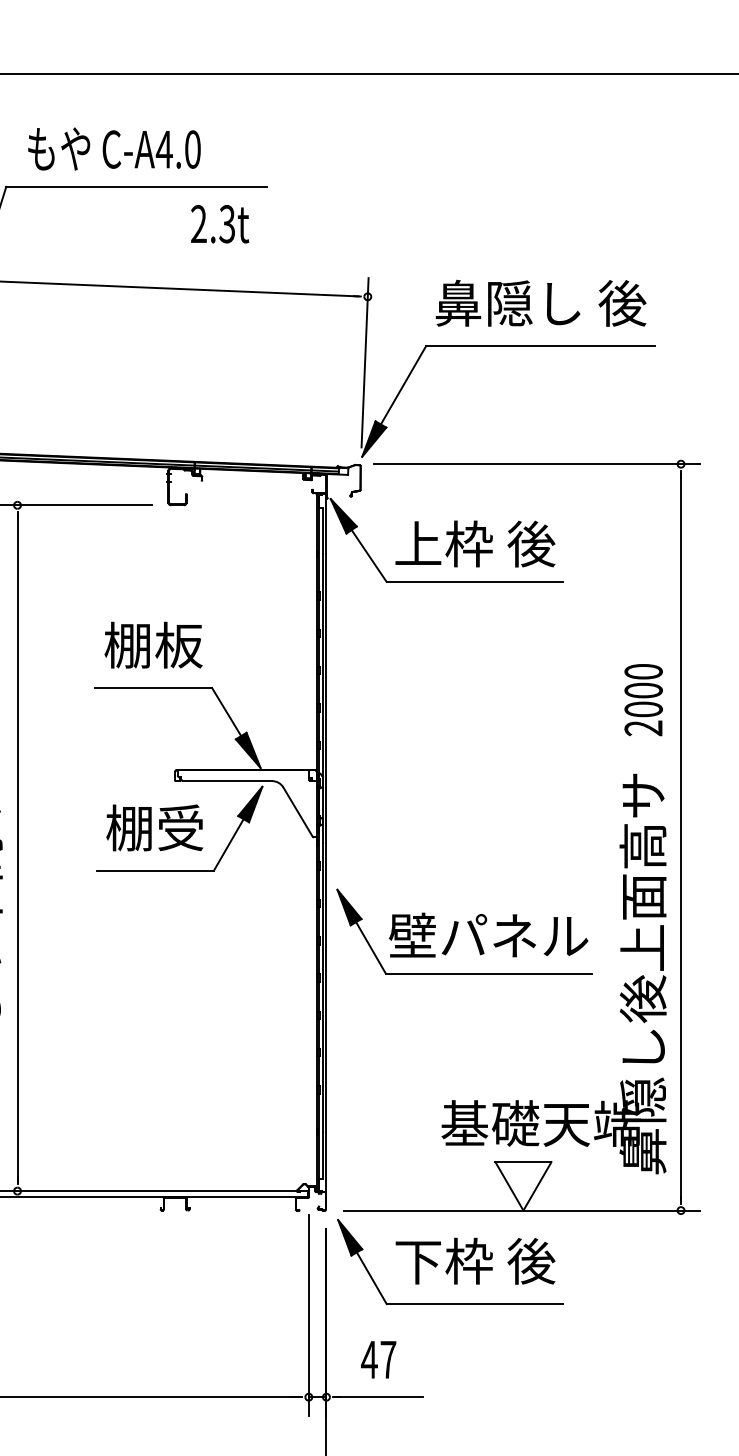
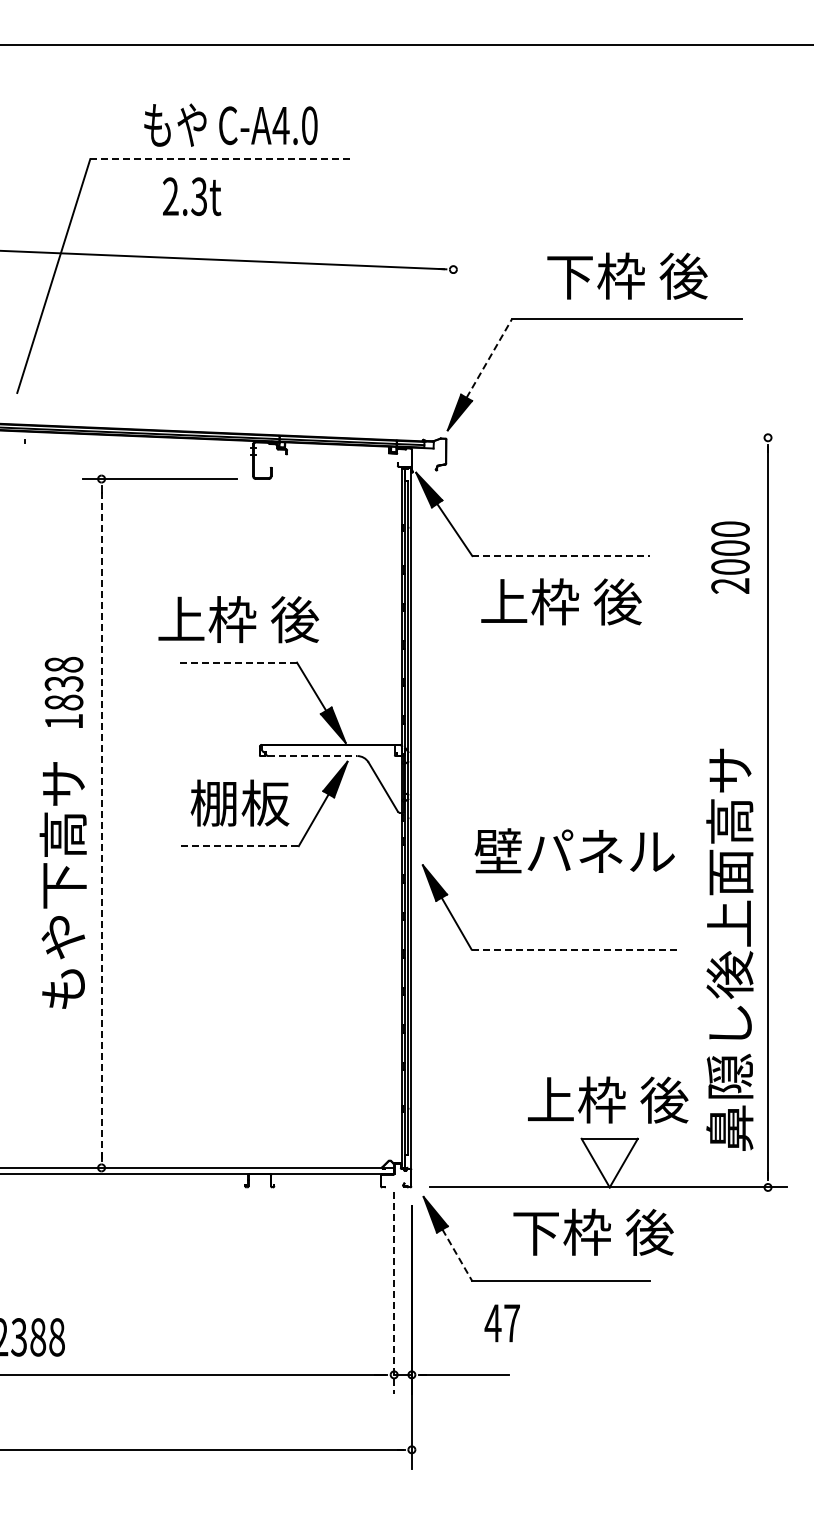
text: (114, 148) -> (230, 124), moved
line: (136, 187) -> (221, 159), solid -> dashed
text: (220, 224) -> (192, 196), moved
text: (541, 302) -> (627, 275), 鼻隠し 後 -> 下枠 後
line: (364, 362) -> (450, 335), removed
line: (403, 385) -> (489, 358), solid -> dashed
line: (536, 463) -> (622, 437), removed
text: (475, 543) -> (561, 601), moved
line: (475, 582) -> (561, 556), solid -> dashed
text: (153, 645) -> (238, 619), 棚板 -> 上枠 後
line: (153, 687) -> (238, 662), solid -> dashed
text: (643, 699) -> (730, 557), moved
line: (227, 781) -> (312, 756), solid -> dashed
text: (180, 827) -> (265, 802), 棚受 -> 棚板
line: (17, 847) -> (101, 822), solid -> dashed
line: (155, 871) -> (240, 846), solid -> dashed
text: (488, 934) -> (574, 850), moved
line: (489, 973) -> (575, 949), solid -> dashed
text: (541, 1123) -> (627, 1099), 基礎天端 -> 上枠 後
text: (475, 1260) -> (593, 1231), moved
line: (371, 1278) -> (457, 1255), solid -> dashed
line: (309, 1315) -> (394, 1292), solid -> dashed
text: (377, 1359) -> (501, 1323), moved

